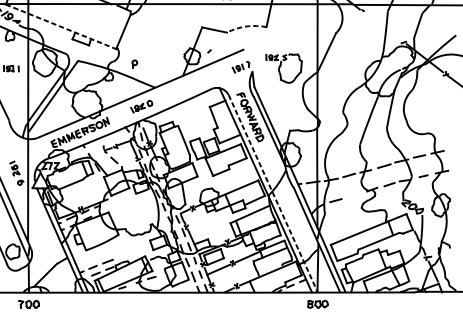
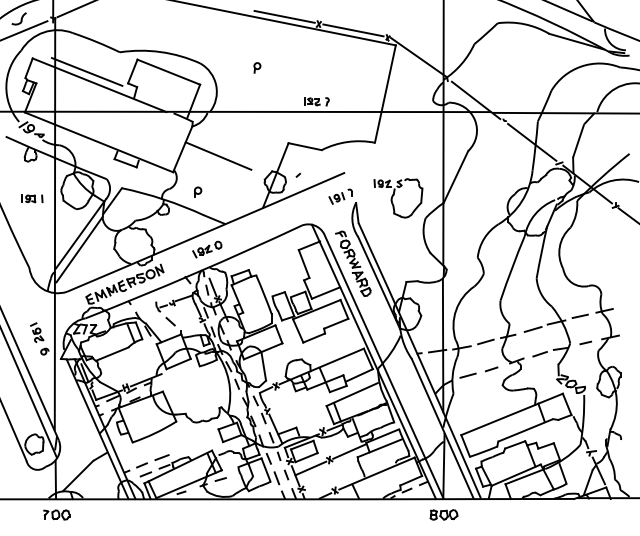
line: (61, 26) -> (99, 142), dashed -> solid
arc: (246, 26) -> (347, 142), dashed -> solid
line: (383, 26) -> (532, 141), added
line: (150, 36) -> (218, 155), added
line: (272, 193) -> (383, 366), dashed -> solid
line: (353, 195) -> (491, 369), added

